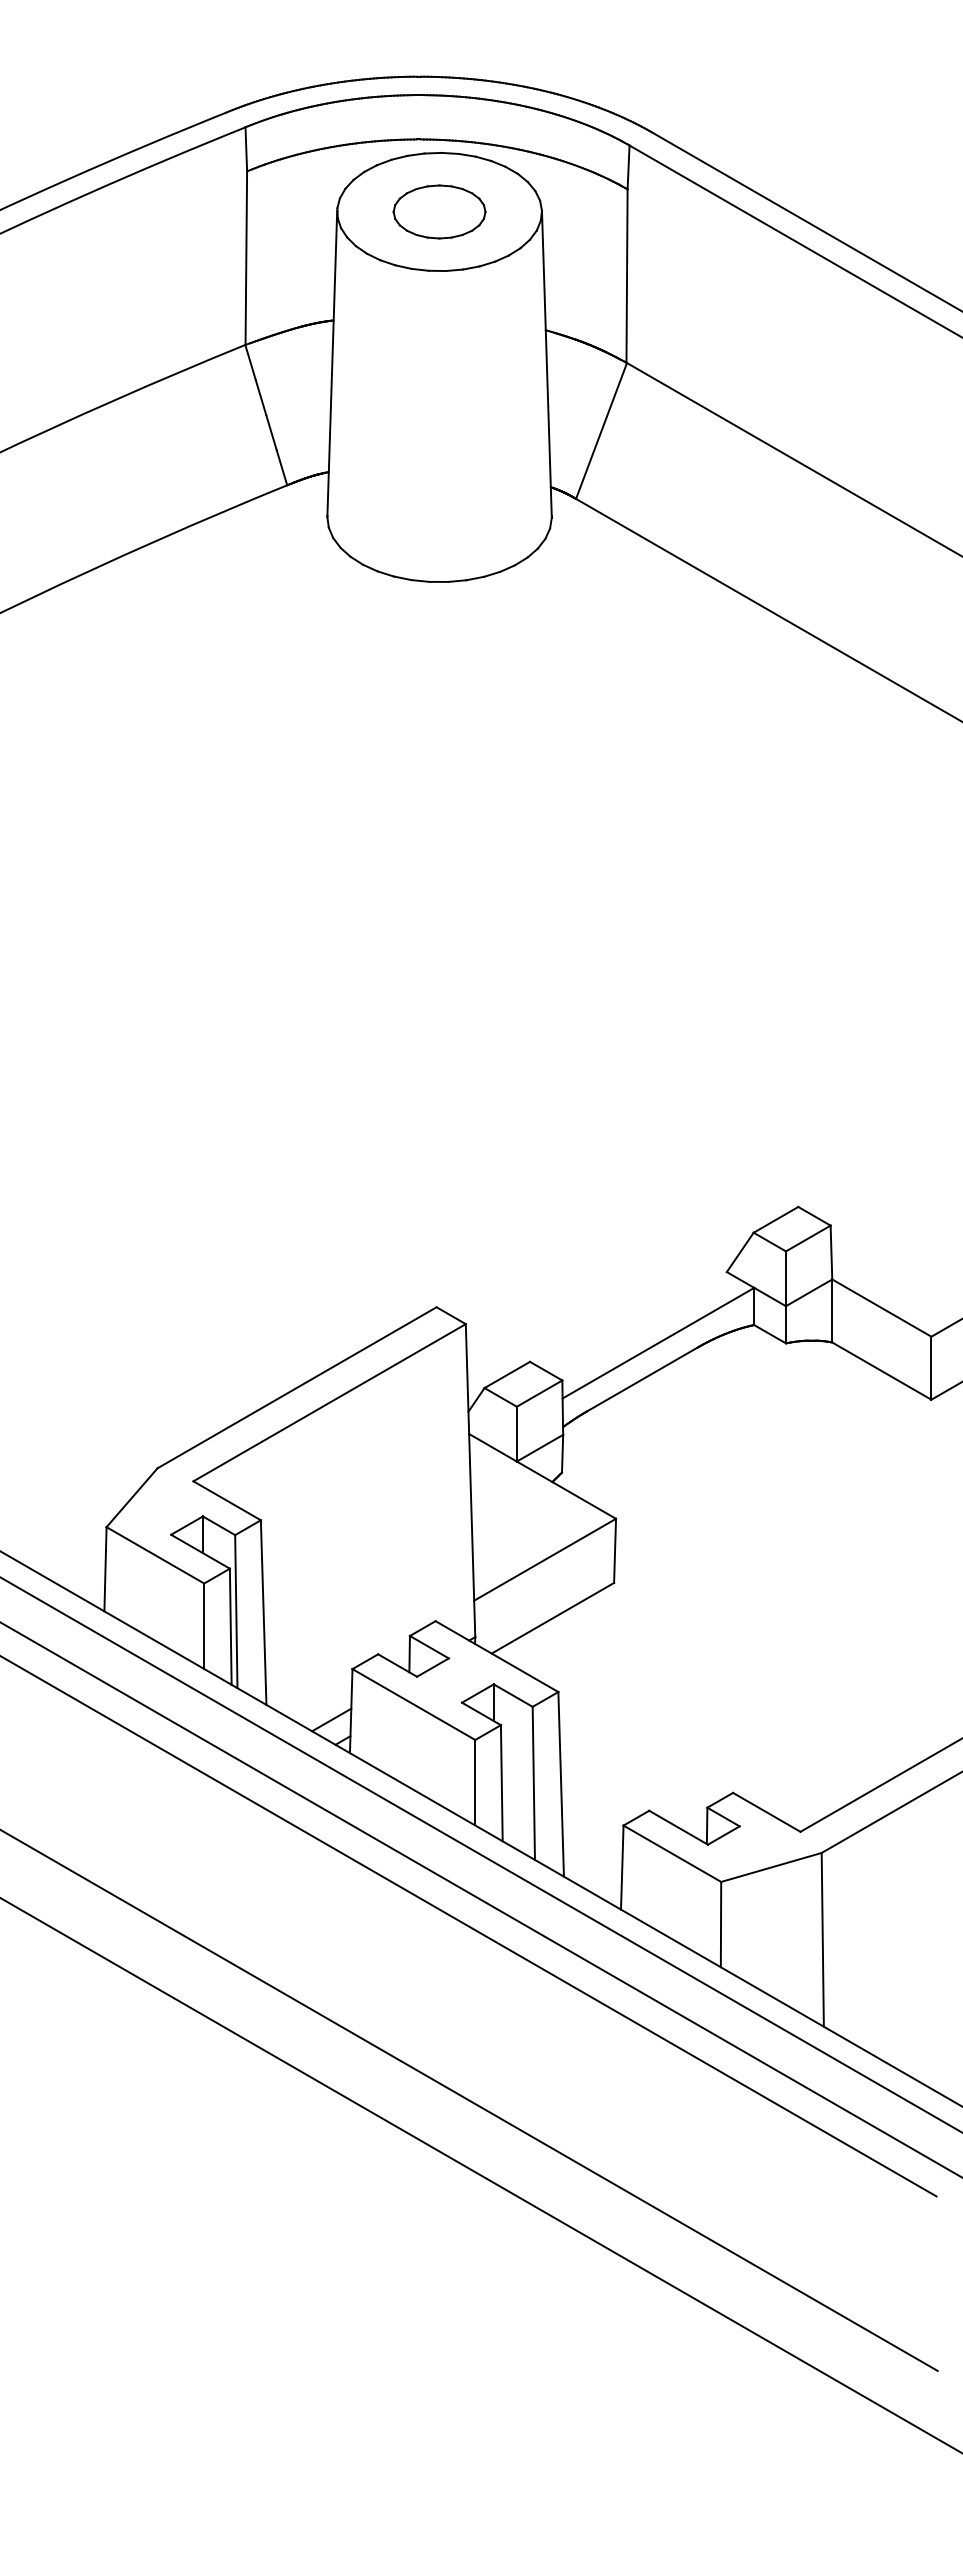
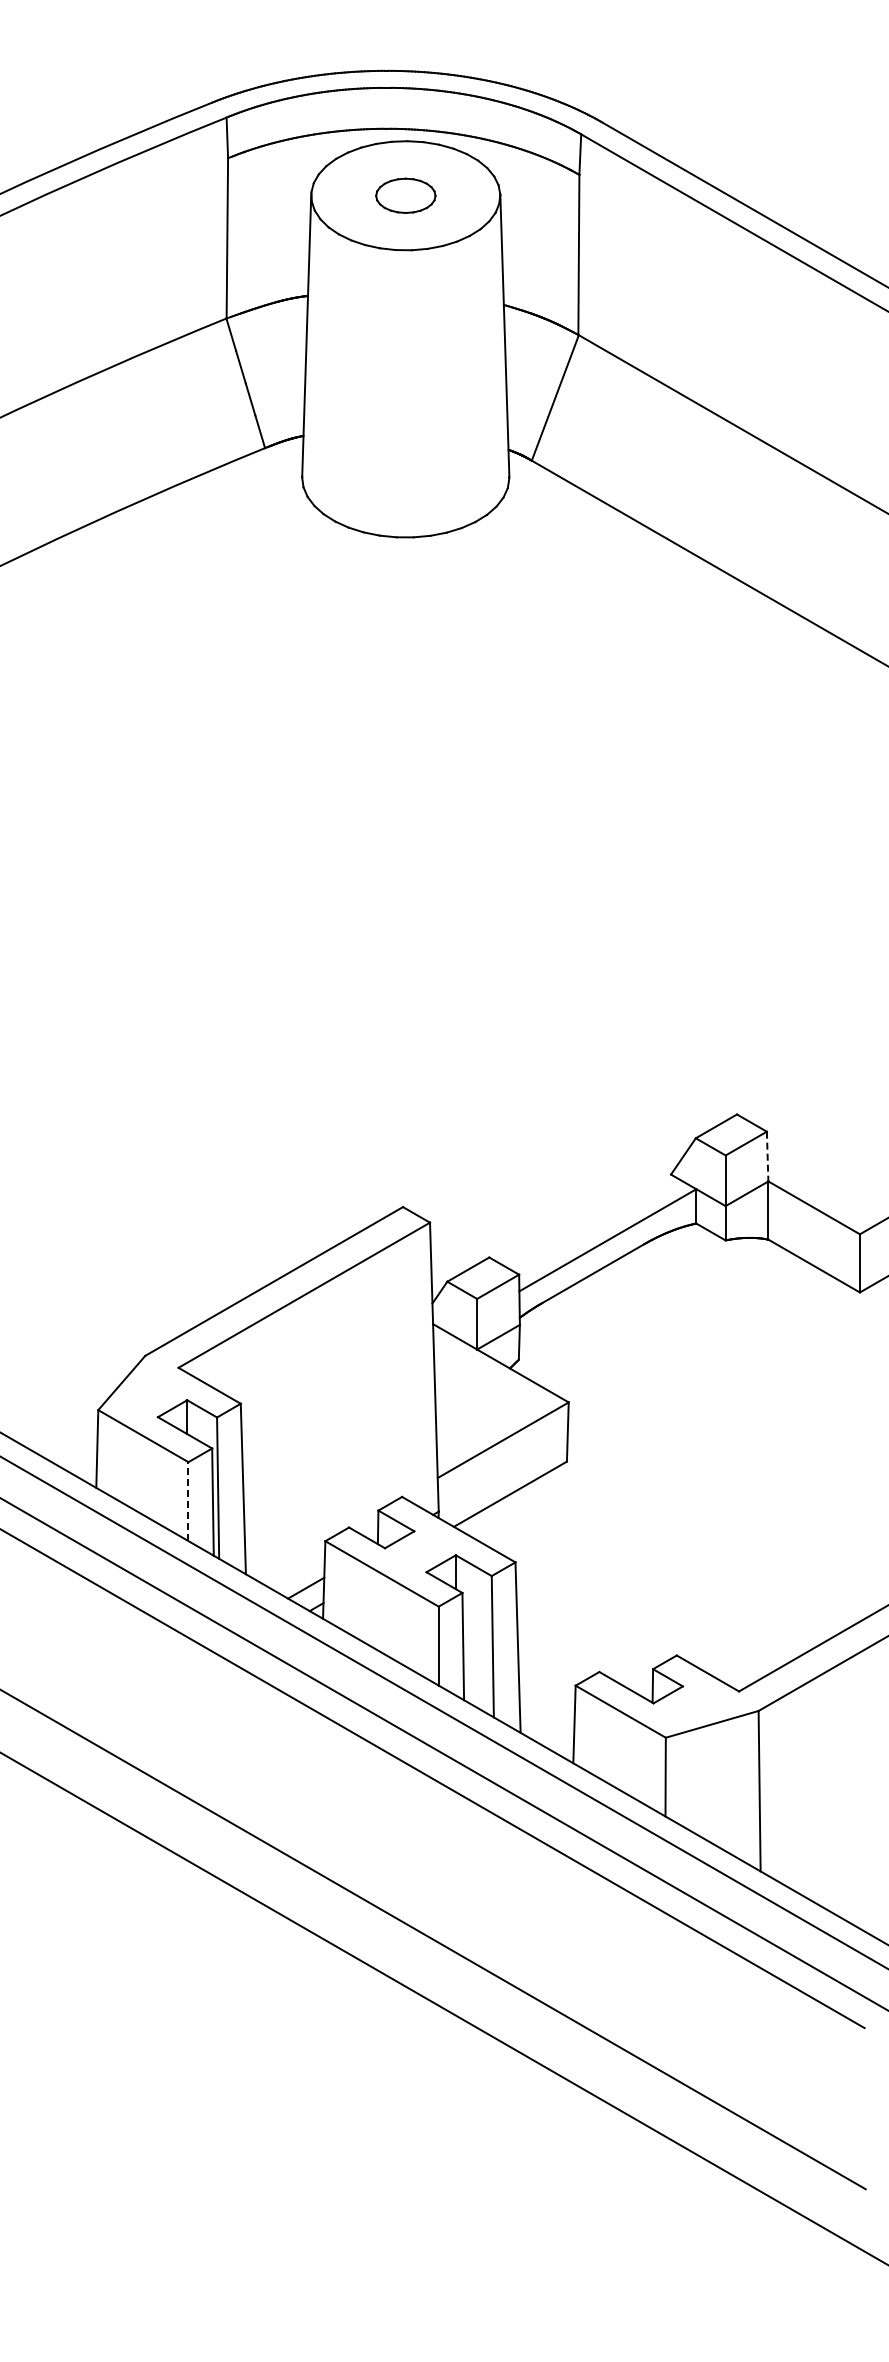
part: (439, 211) -> (405, 195), size x0.7
line: (831, 1252) -> (767, 1156), solid -> dashed
line: (204, 1626) -> (188, 1501), solid -> dashed

